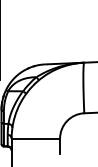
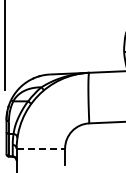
line: (36, 138) -> (41, 148), solid -> dashed

